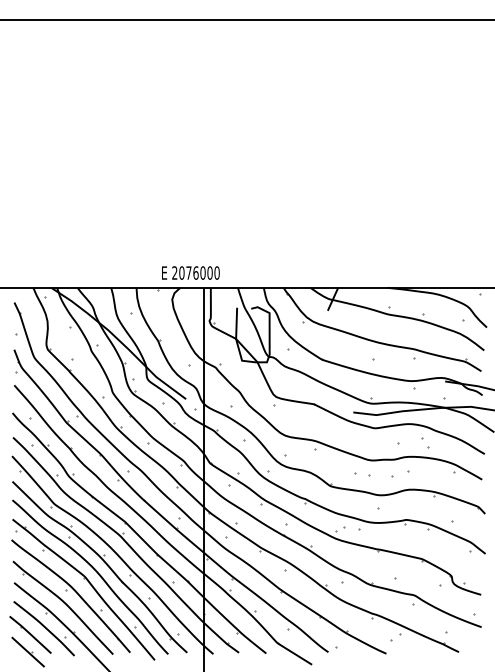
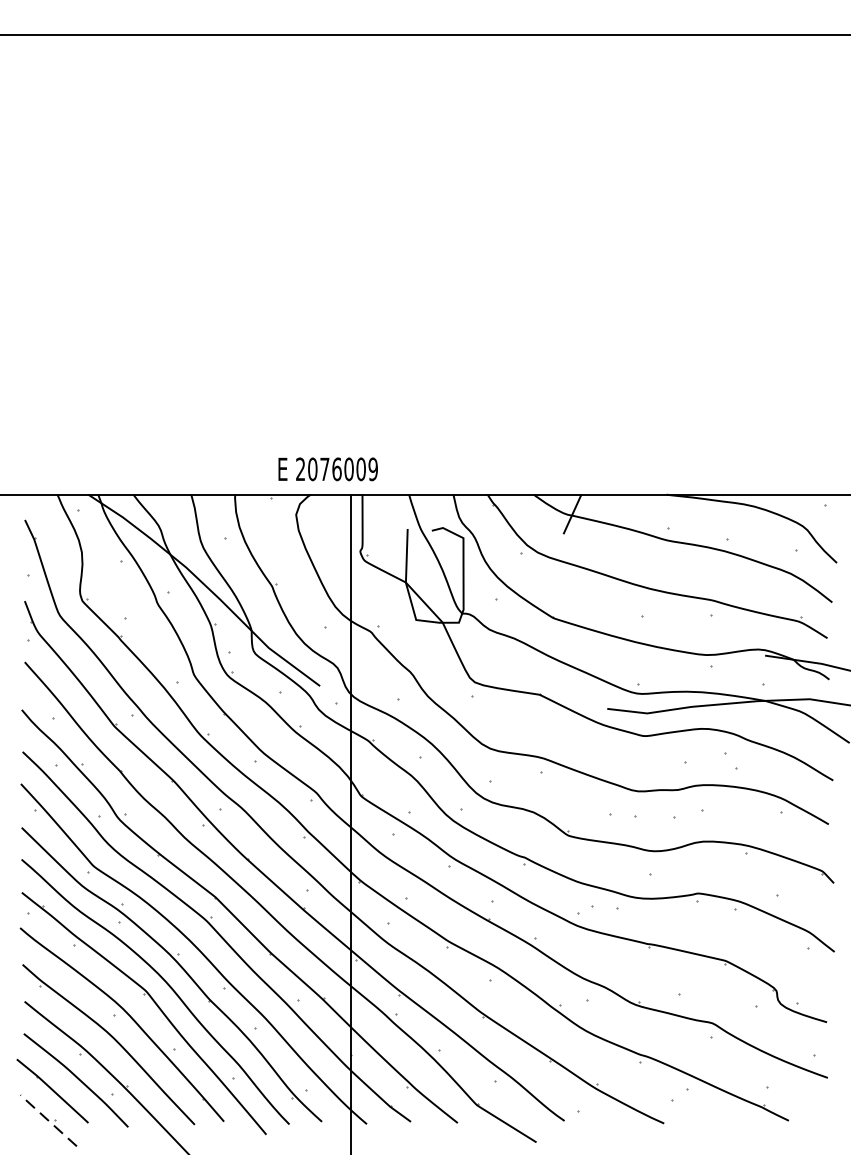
text: (216, 272) -> (372, 468), 2076000 -> 2076009
line: (27, 651) -> (47, 1119), solid -> dashed

